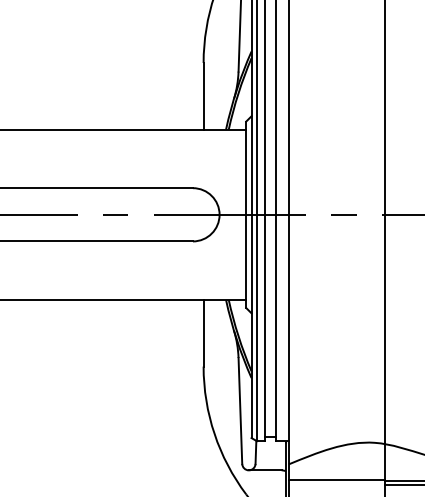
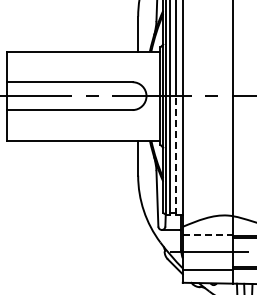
line: (274, 326) -> (175, 154), solid -> dashed
line: (337, 479) -> (208, 234), solid -> dashed

